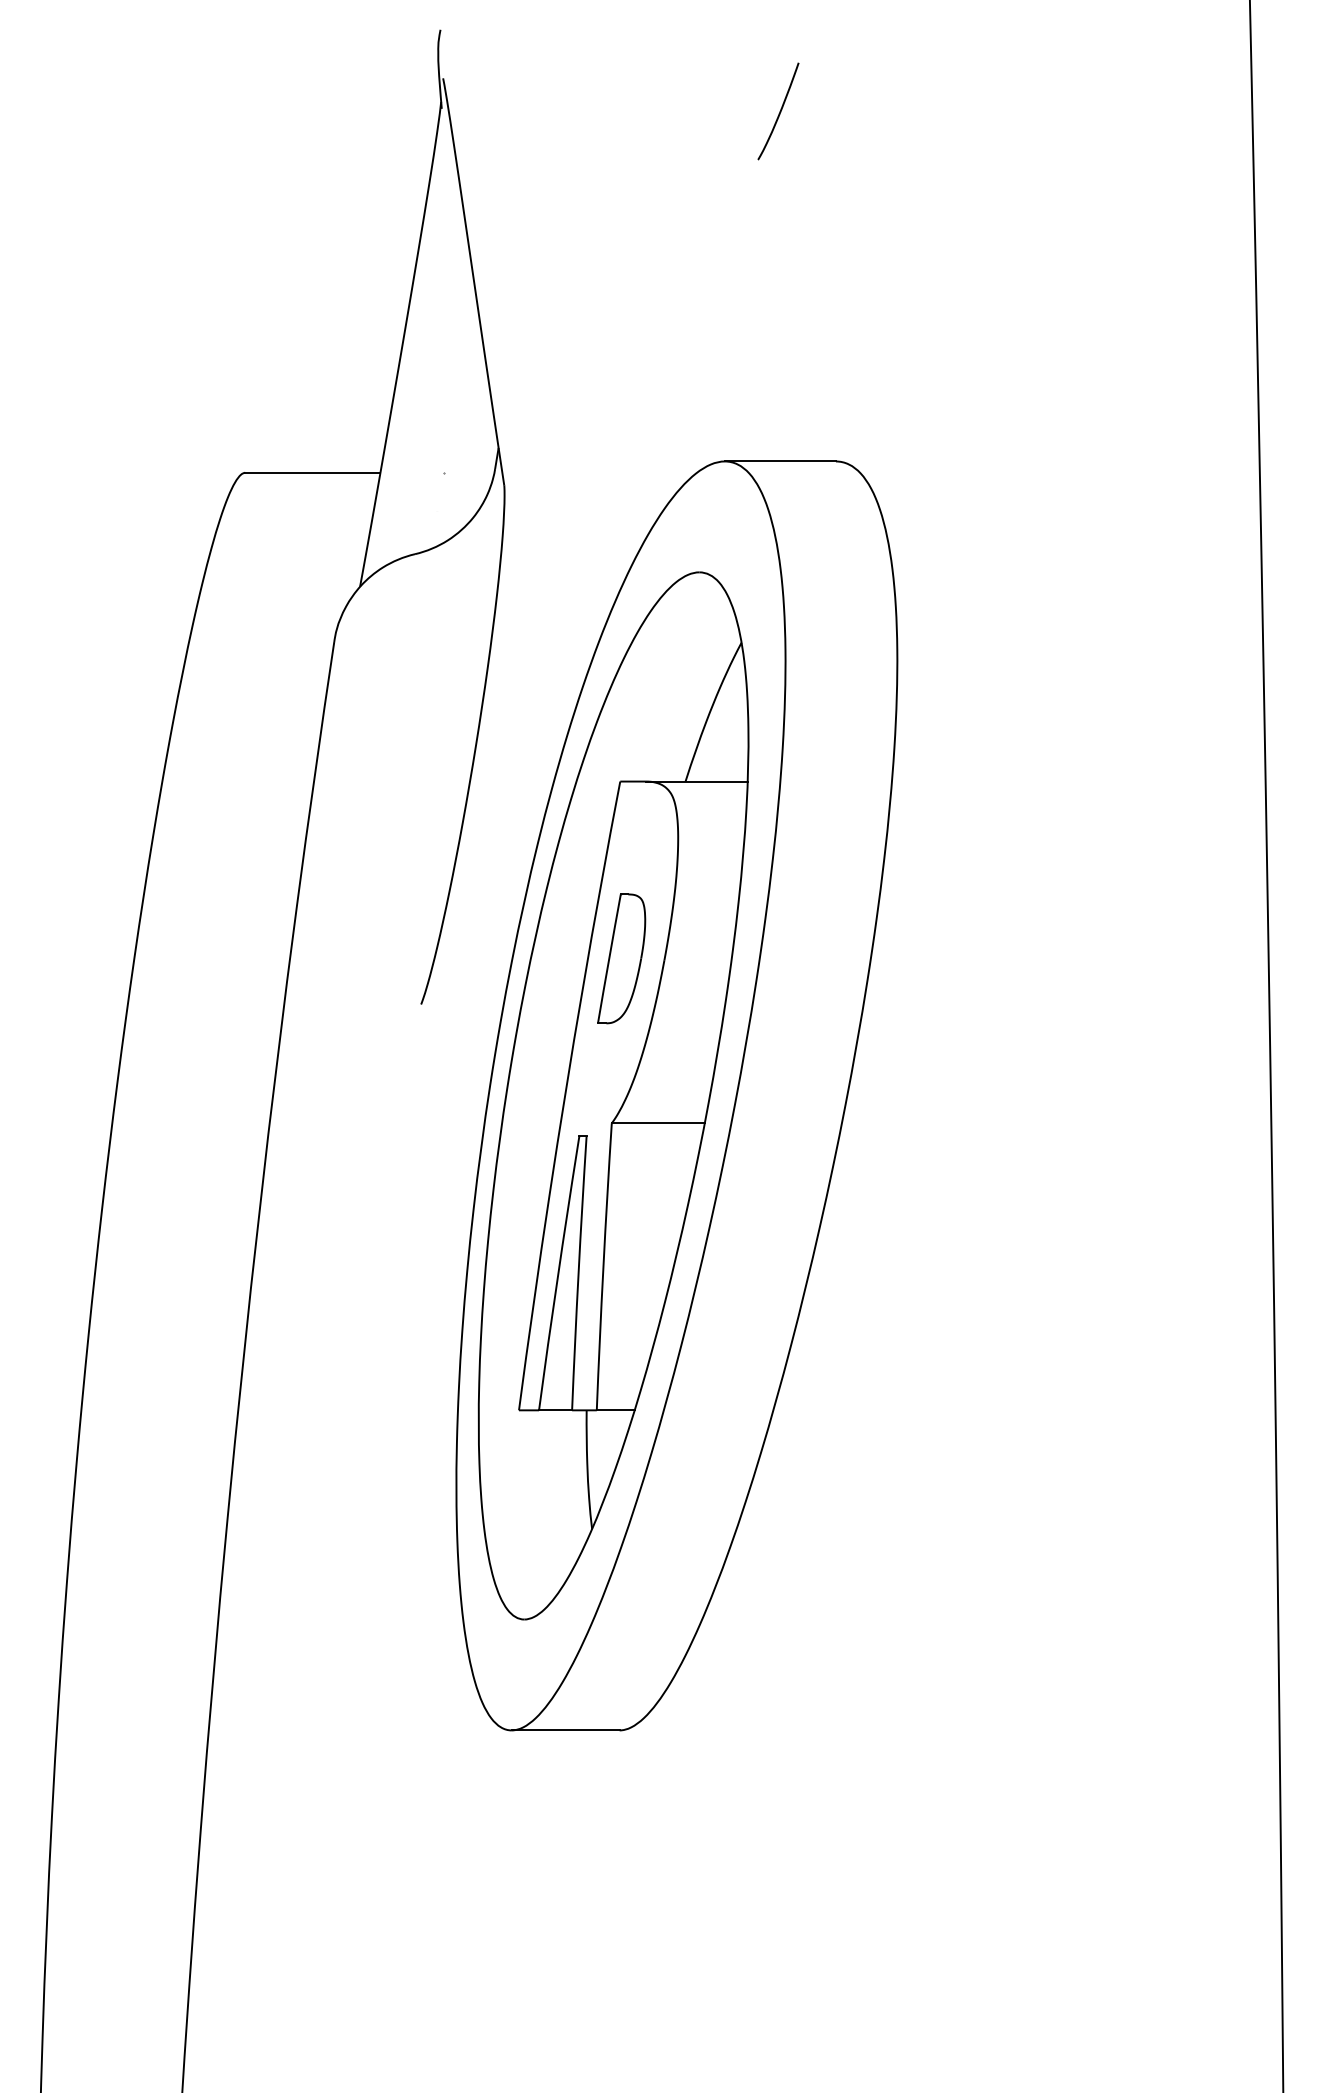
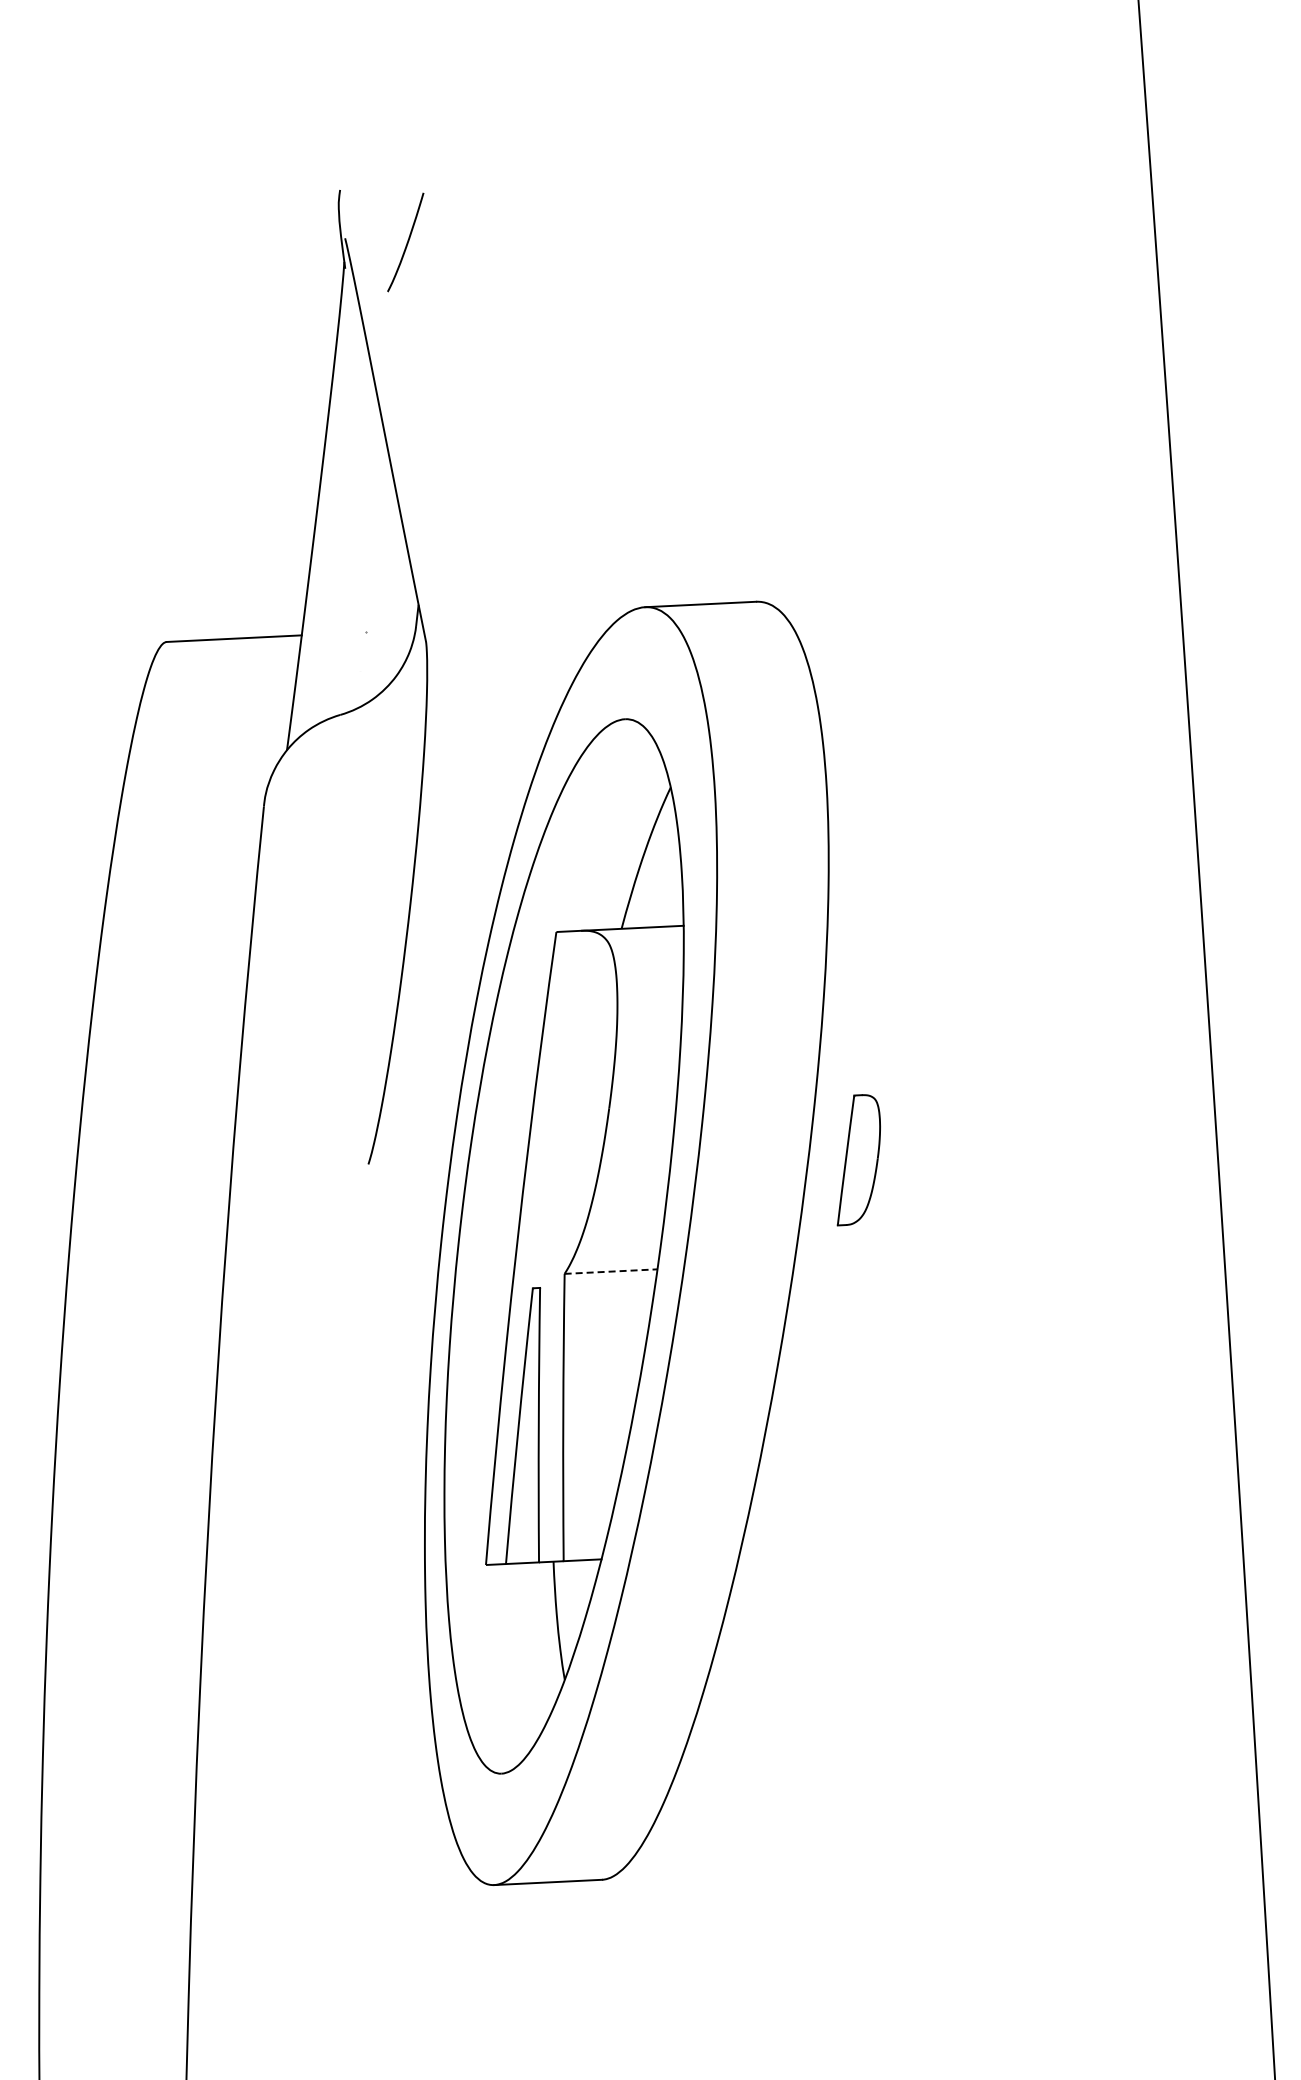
curve: (779, 111) -> (406, 242), moved
part: (621, 958) -> (858, 1159), moved
line: (658, 1123) -> (611, 1271), solid -> dashed

